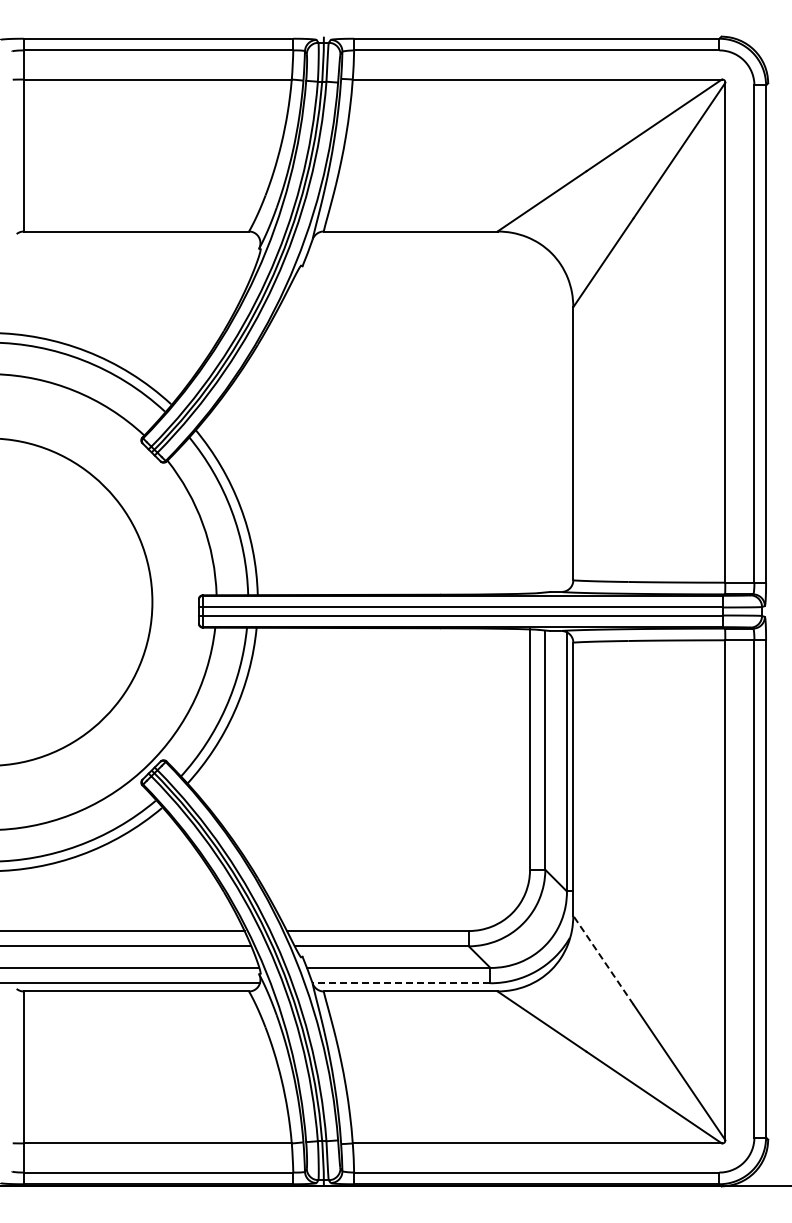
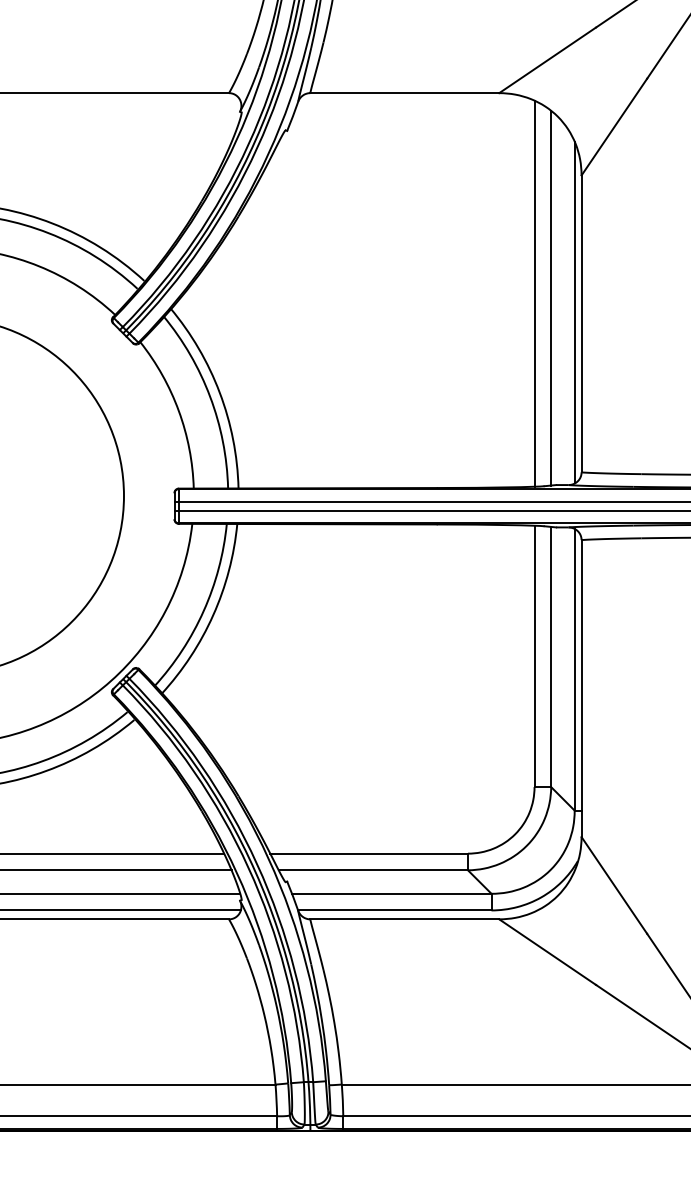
line: (530, 415) -> (535, 293), added
line: (545, 420) -> (551, 298), added
line: (566, 433) -> (574, 312), added
line: (603, 960) -> (614, 885), dashed -> solid
line: (401, 983) -> (394, 910), dashed -> solid

